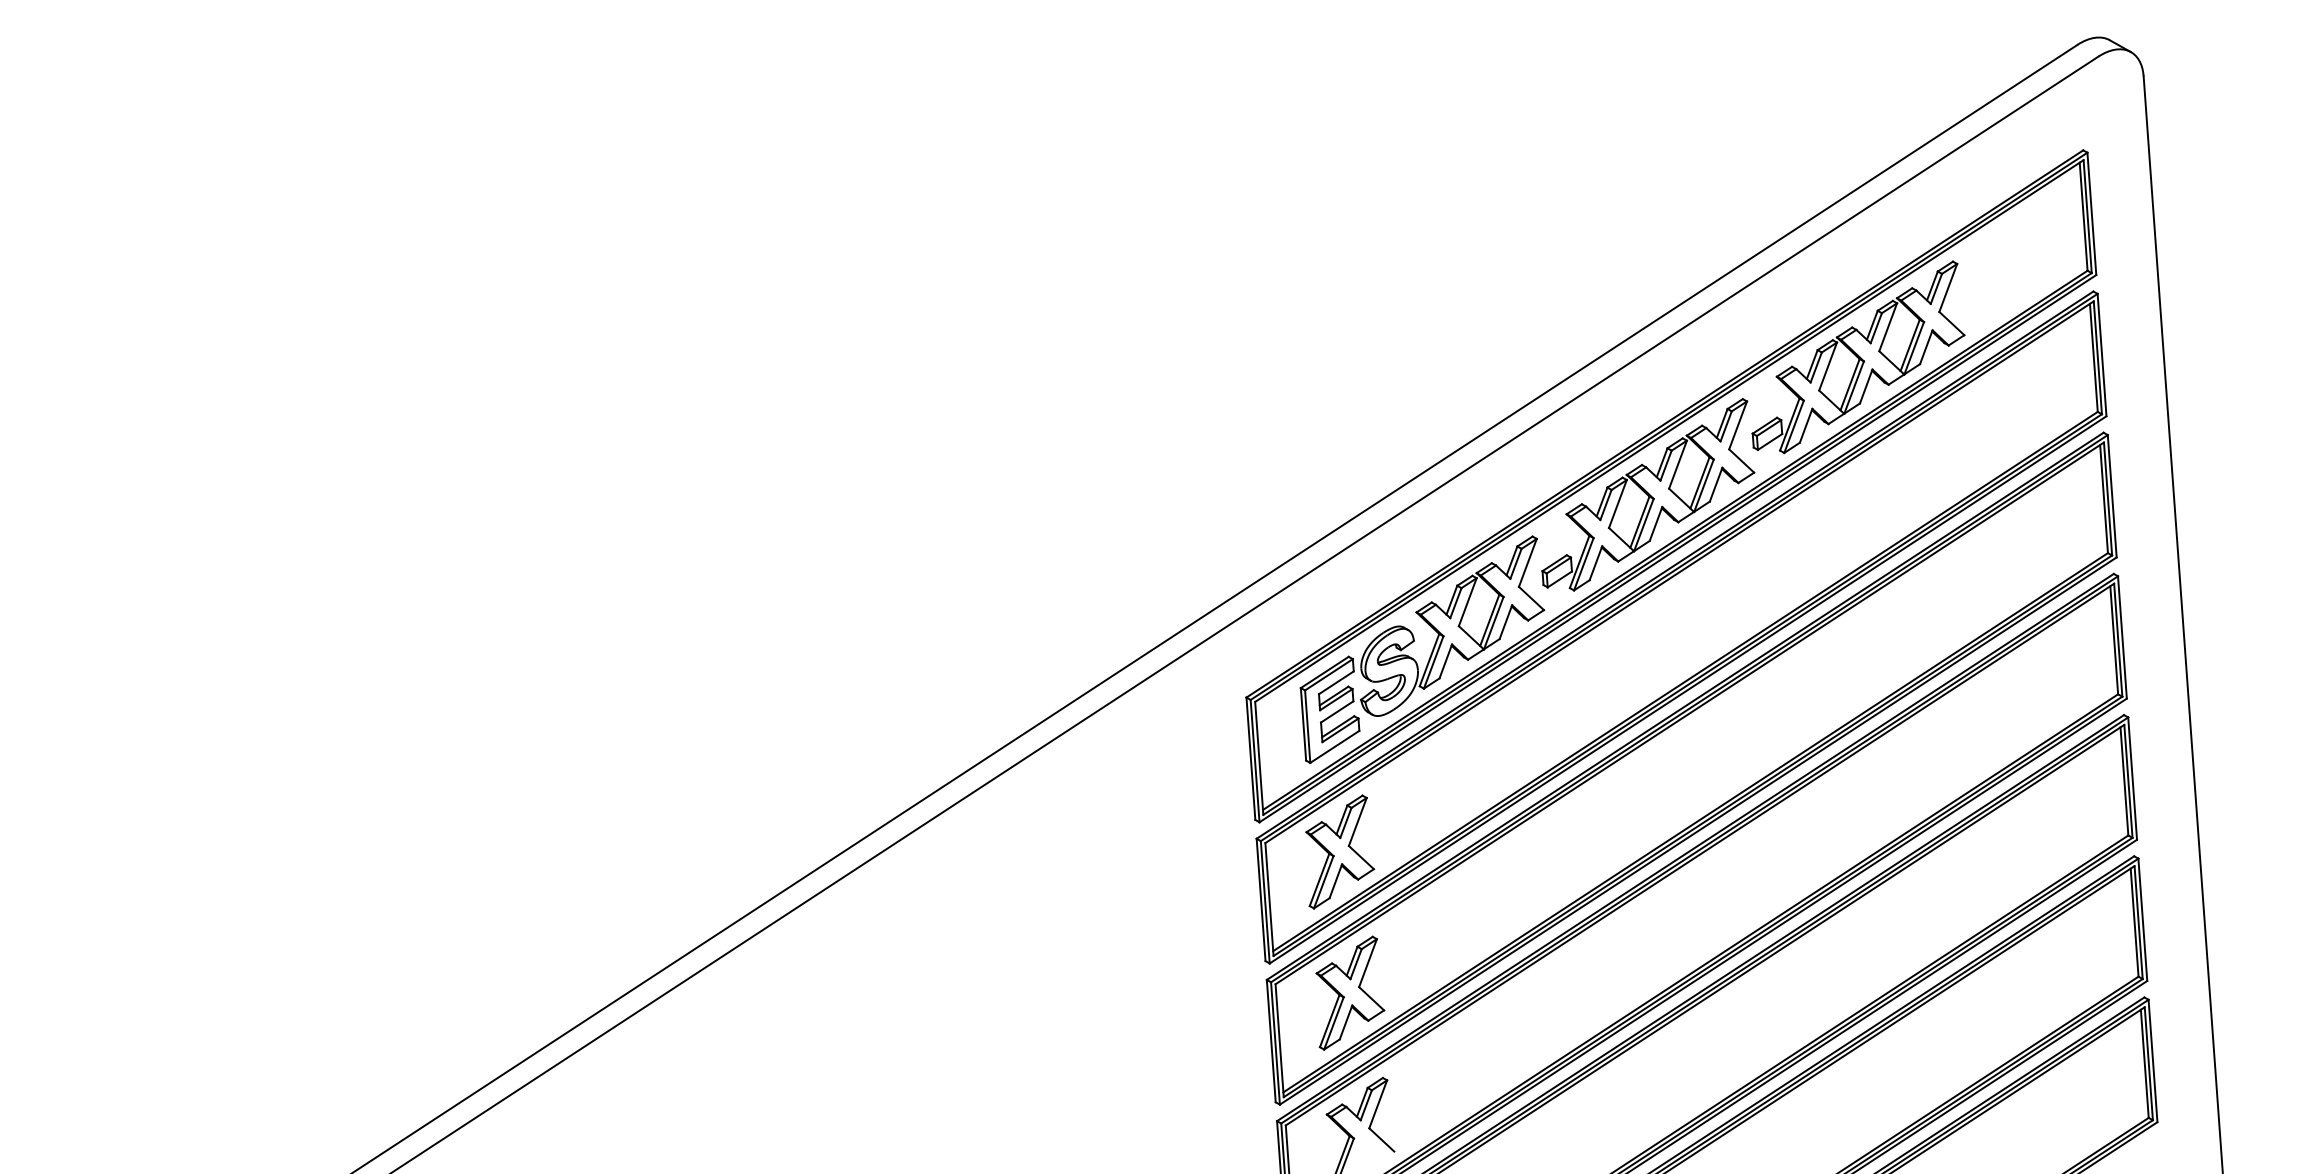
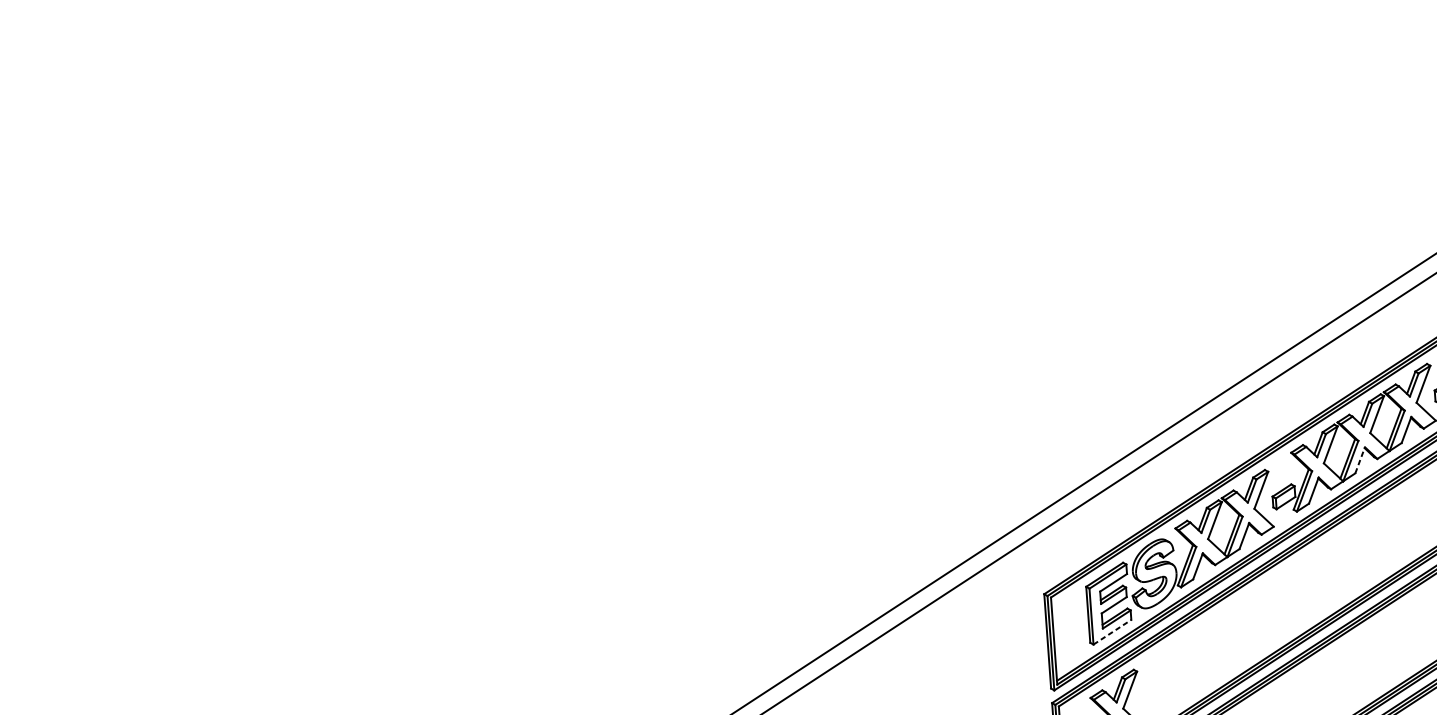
line: (1656, 523) -> (1360, 459), solid -> dashed
line: (1335, 746) -> (1112, 631), solid -> dashed

